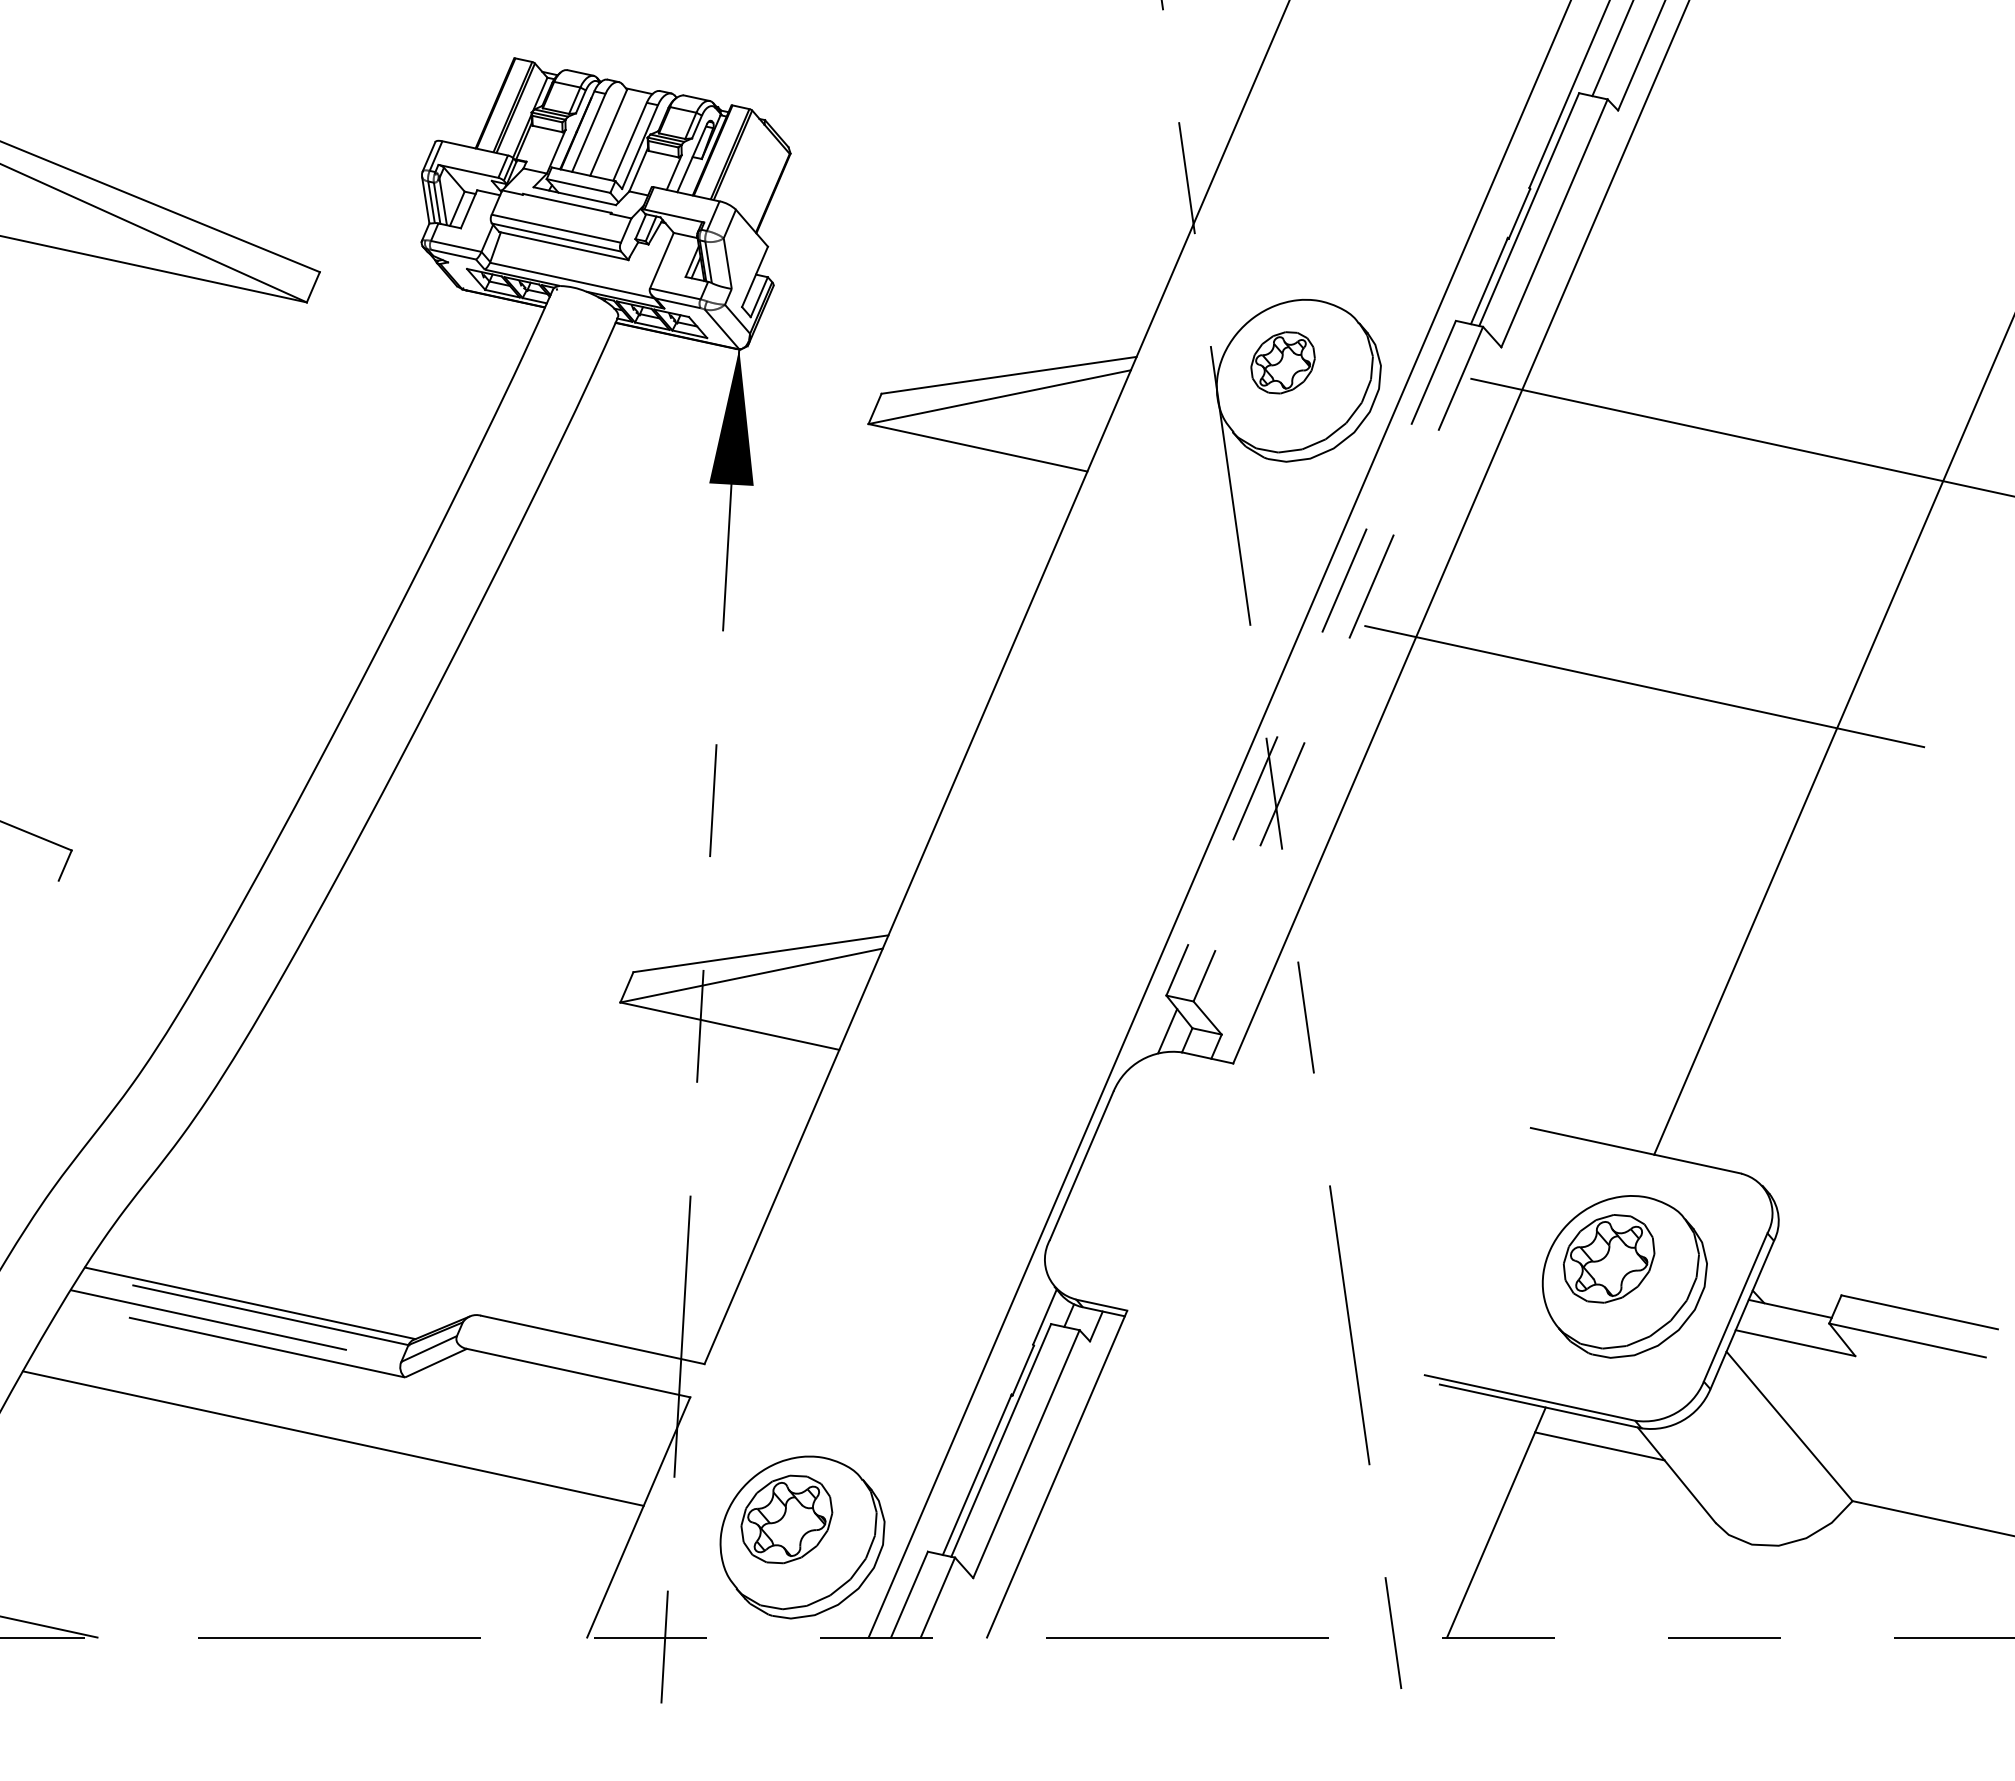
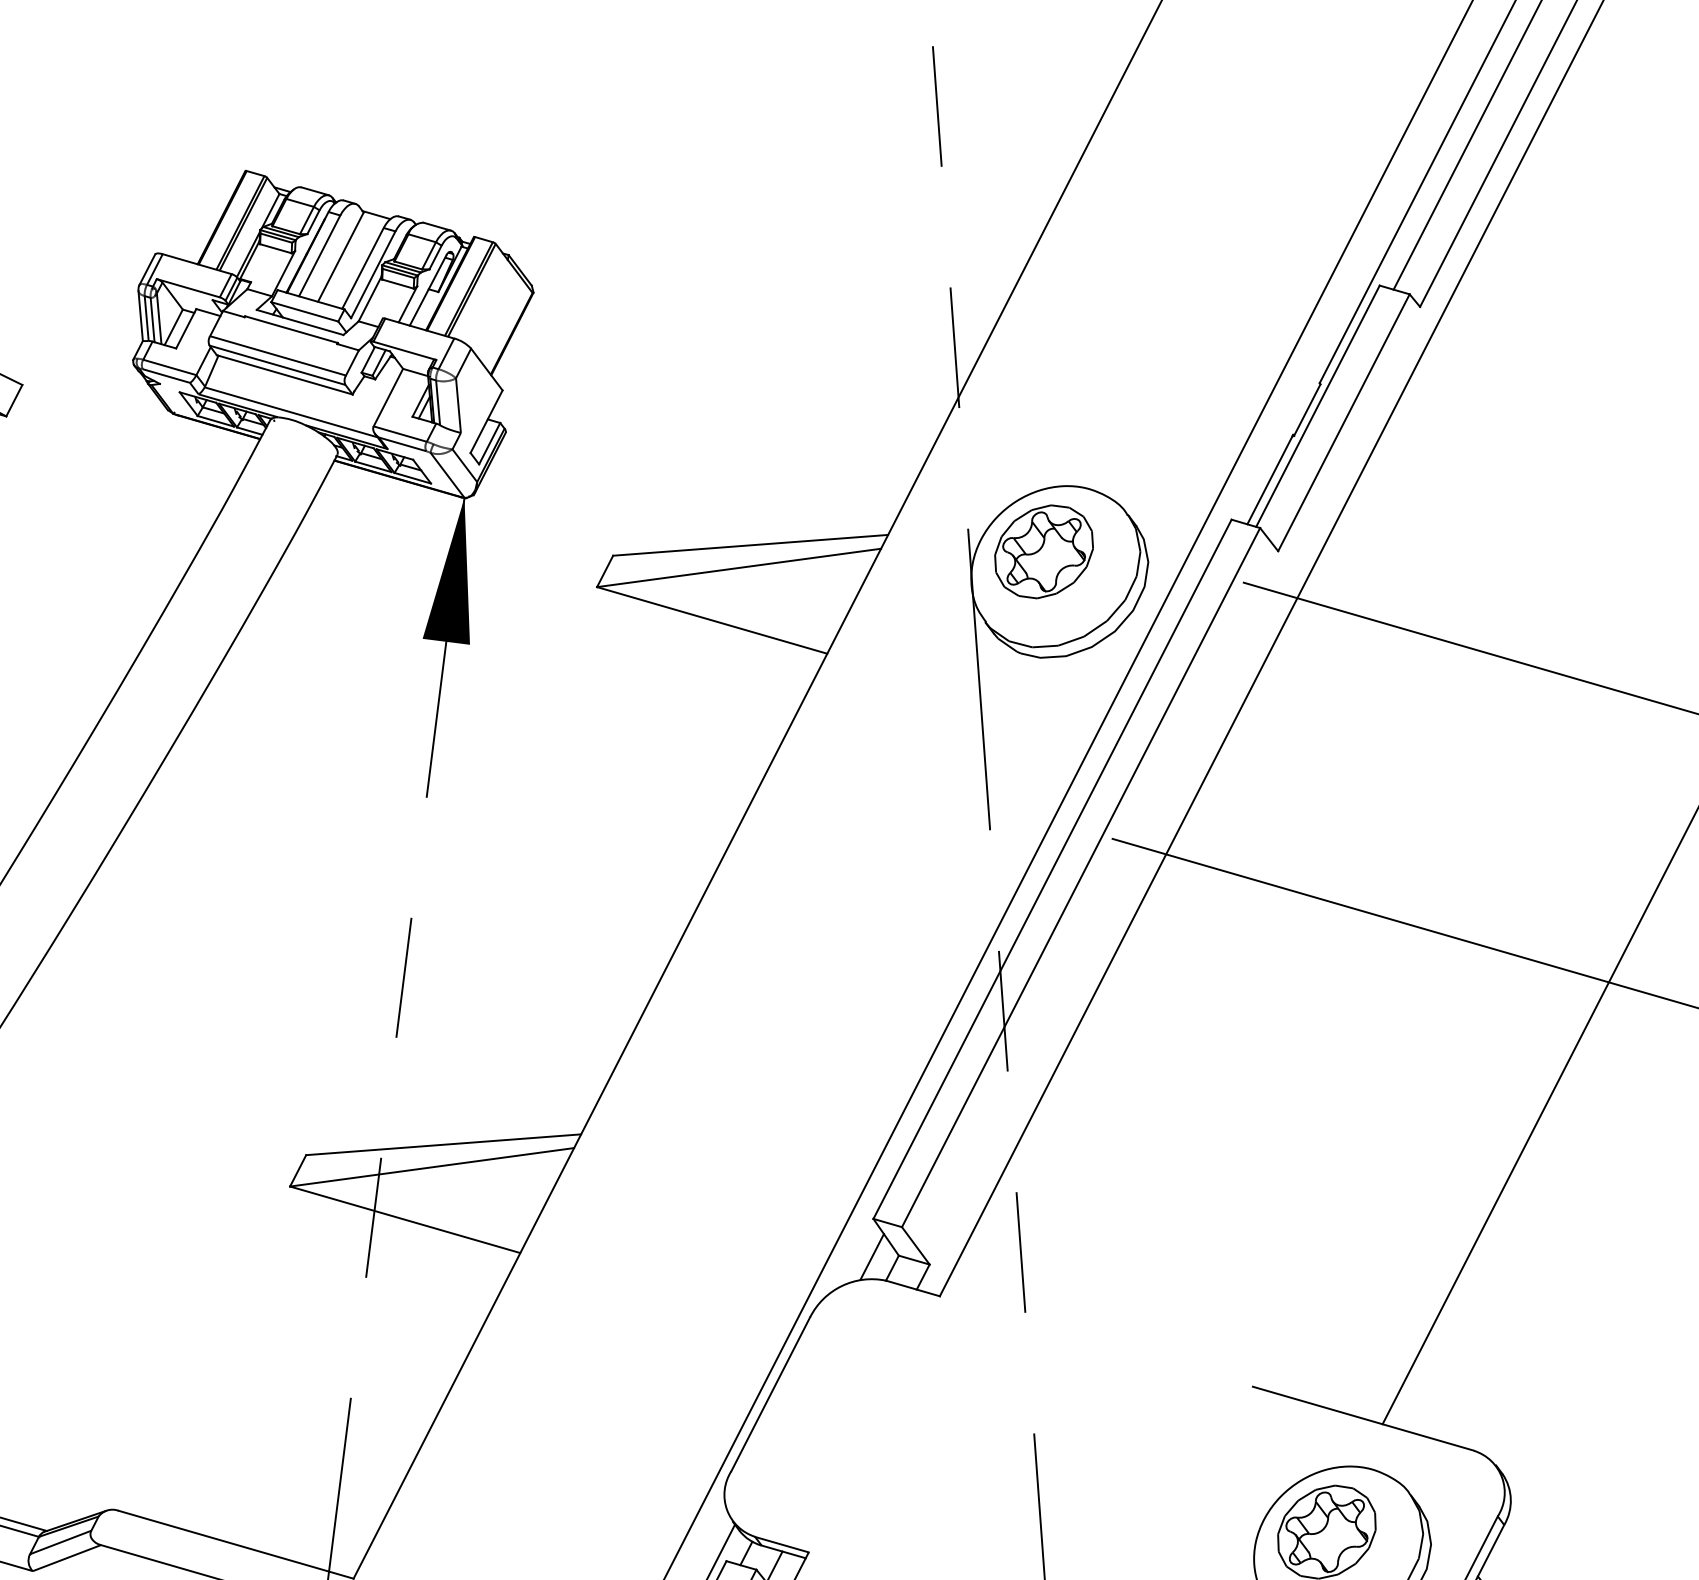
part: (1282, 362) -> (1043, 551), size x1.43
line: (1310, 658) -> (1051, 869), dashed -> solid
line: (1338, 664) -> (1081, 877), dashed -> solid

